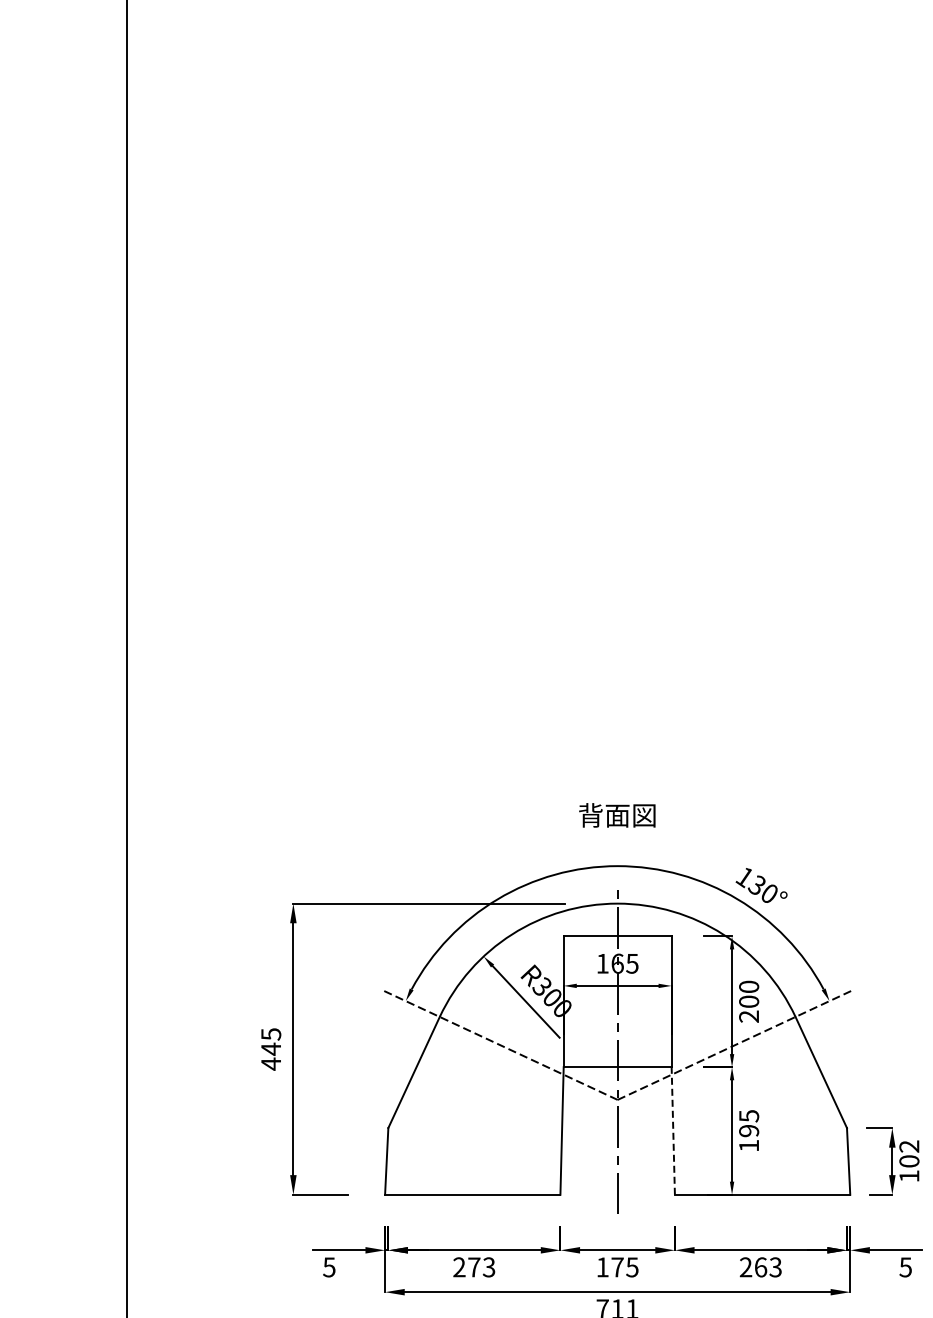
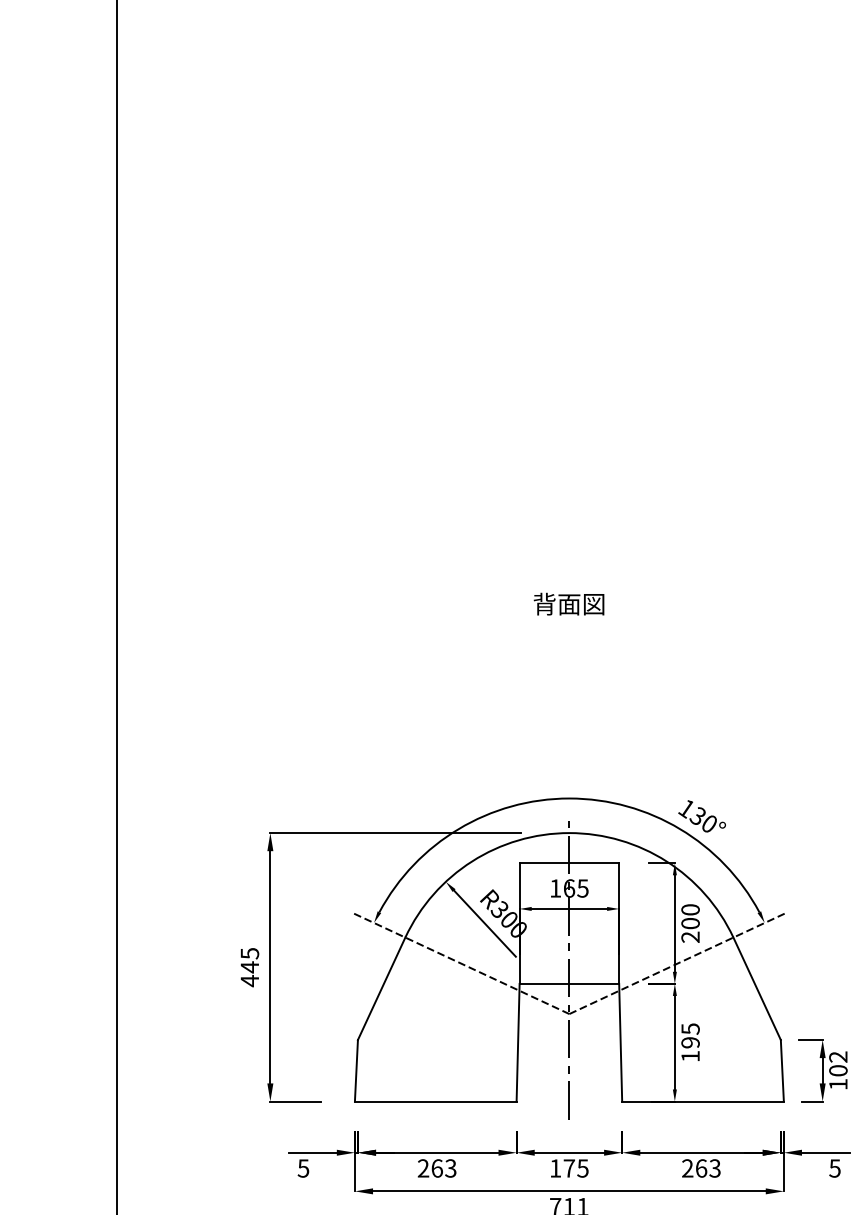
text: (617, 815) -> (569, 604), moved
line: (673, 1130) -> (620, 1042), dashed -> solid
text: (474, 1267) -> (437, 1168), 273 -> 263

